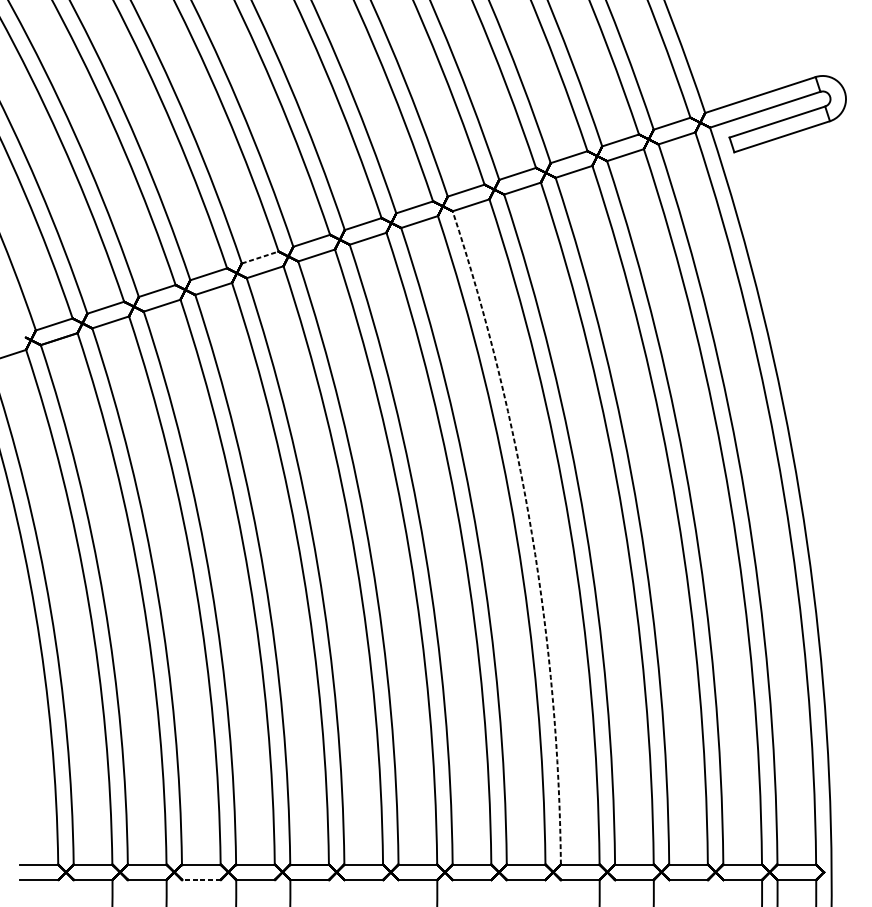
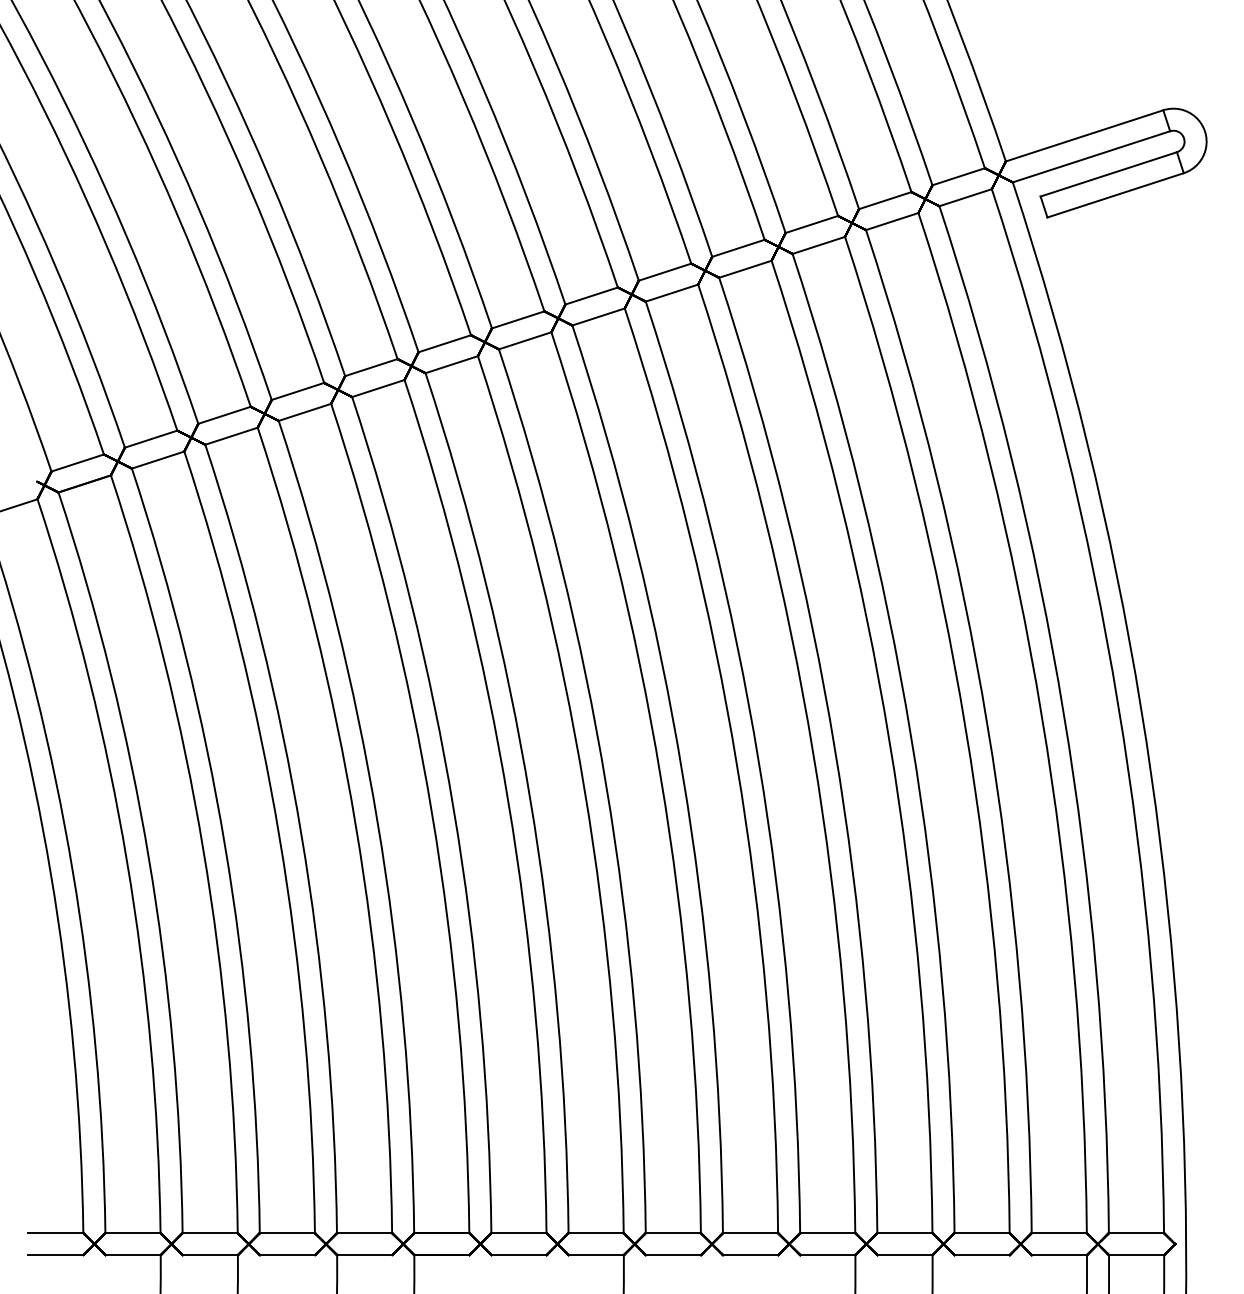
line: (260, 257) -> (371, 367), dashed -> solid
arc: (531, 533) -> (758, 761), dashed -> solid
line: (201, 880) -> (287, 1255), dashed -> solid

